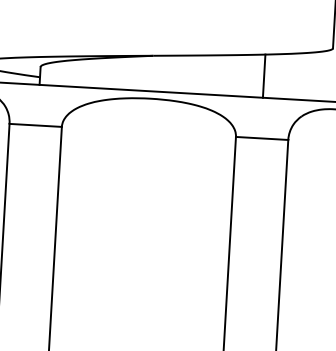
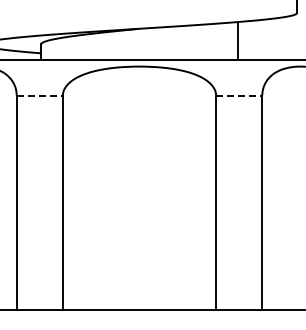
line: (36, 125) -> (40, 95), solid -> dashed
line: (262, 138) -> (239, 95), solid -> dashed

